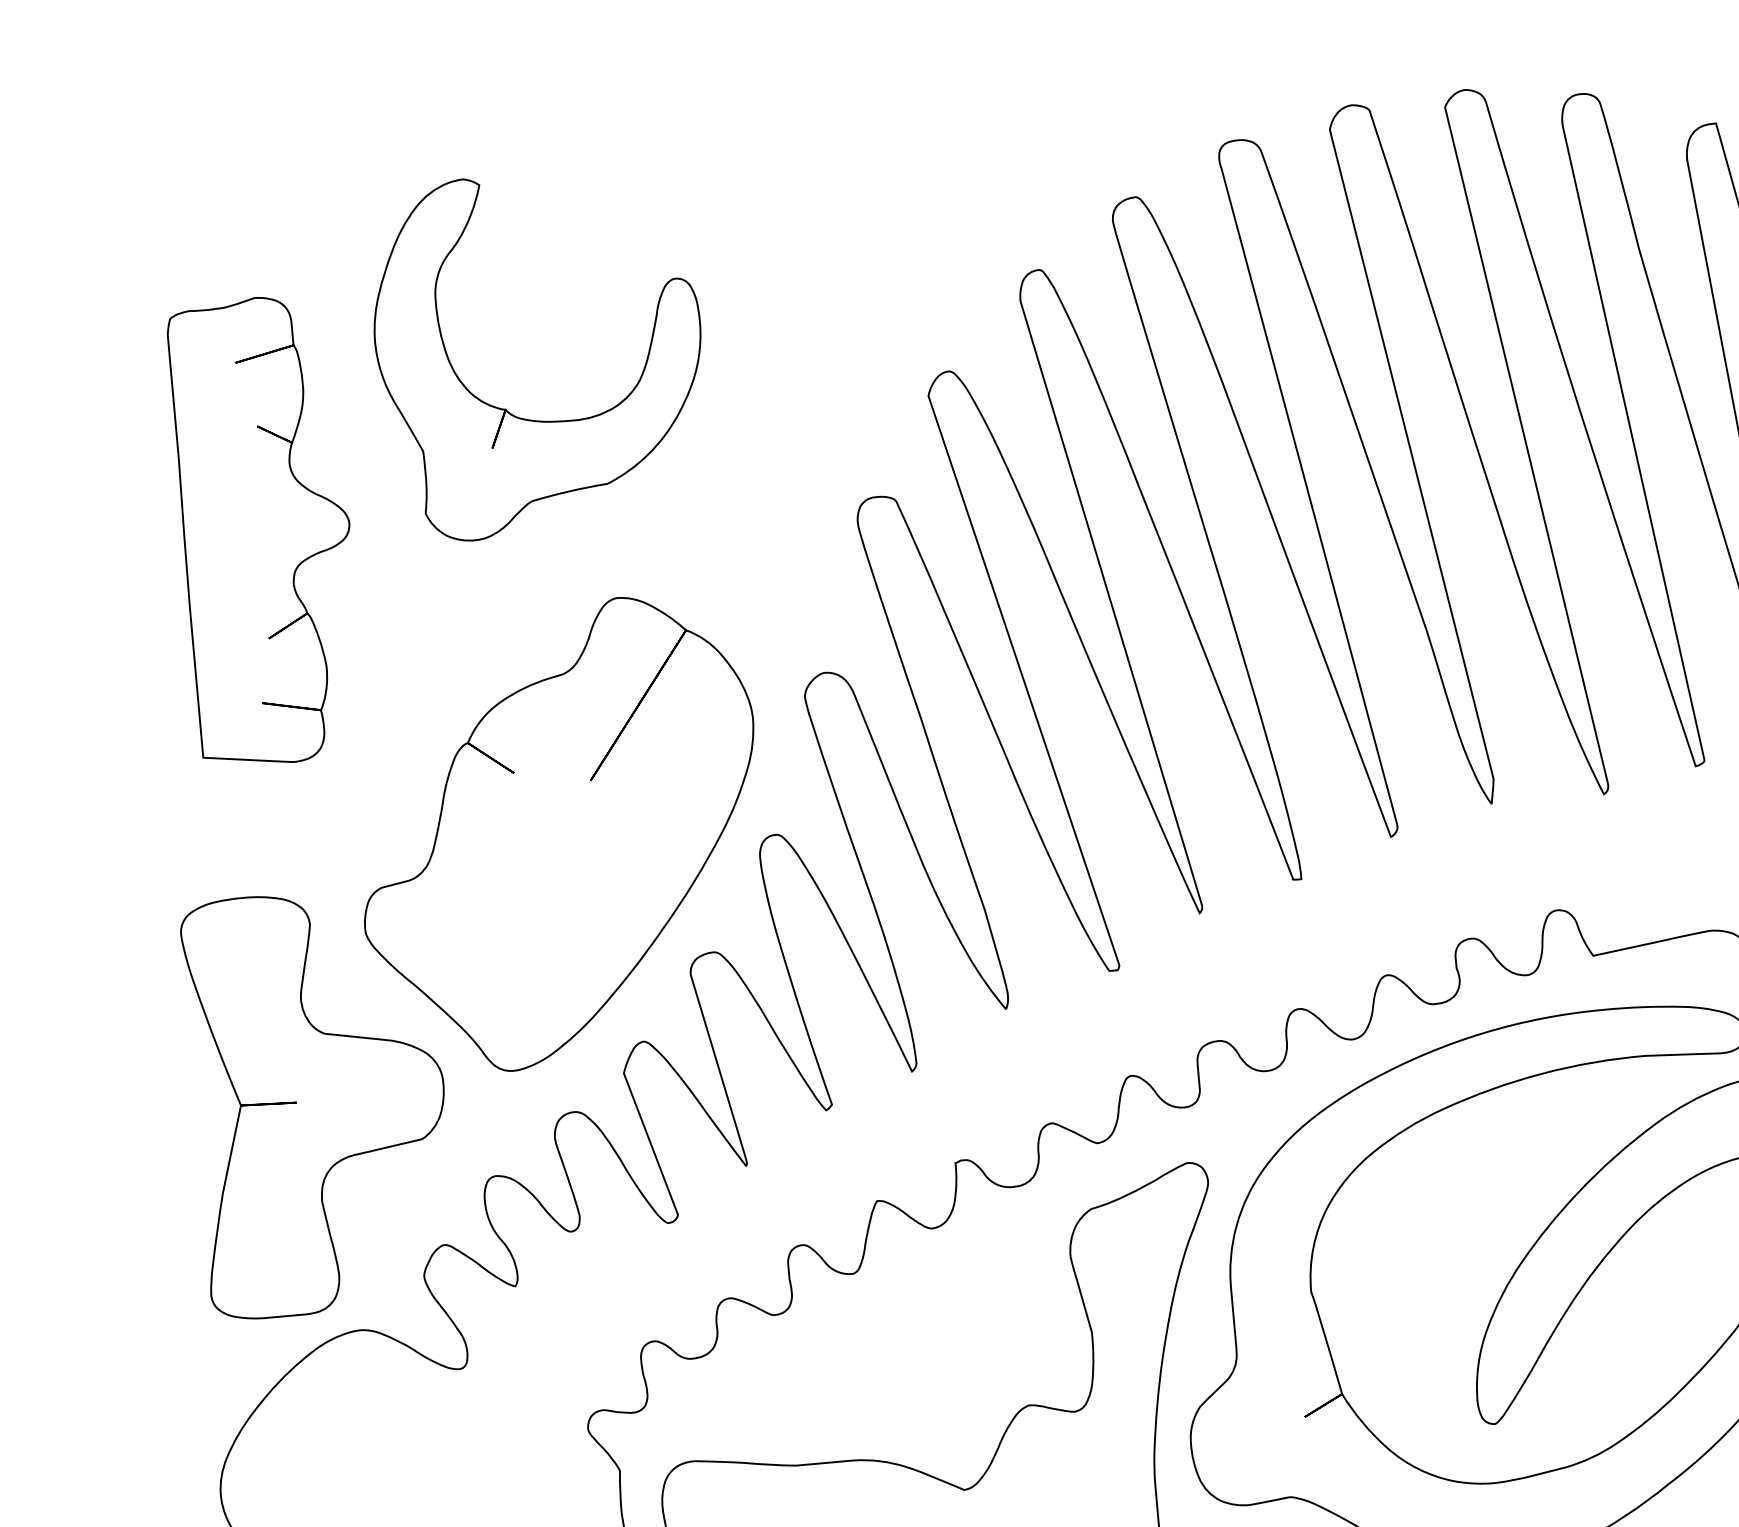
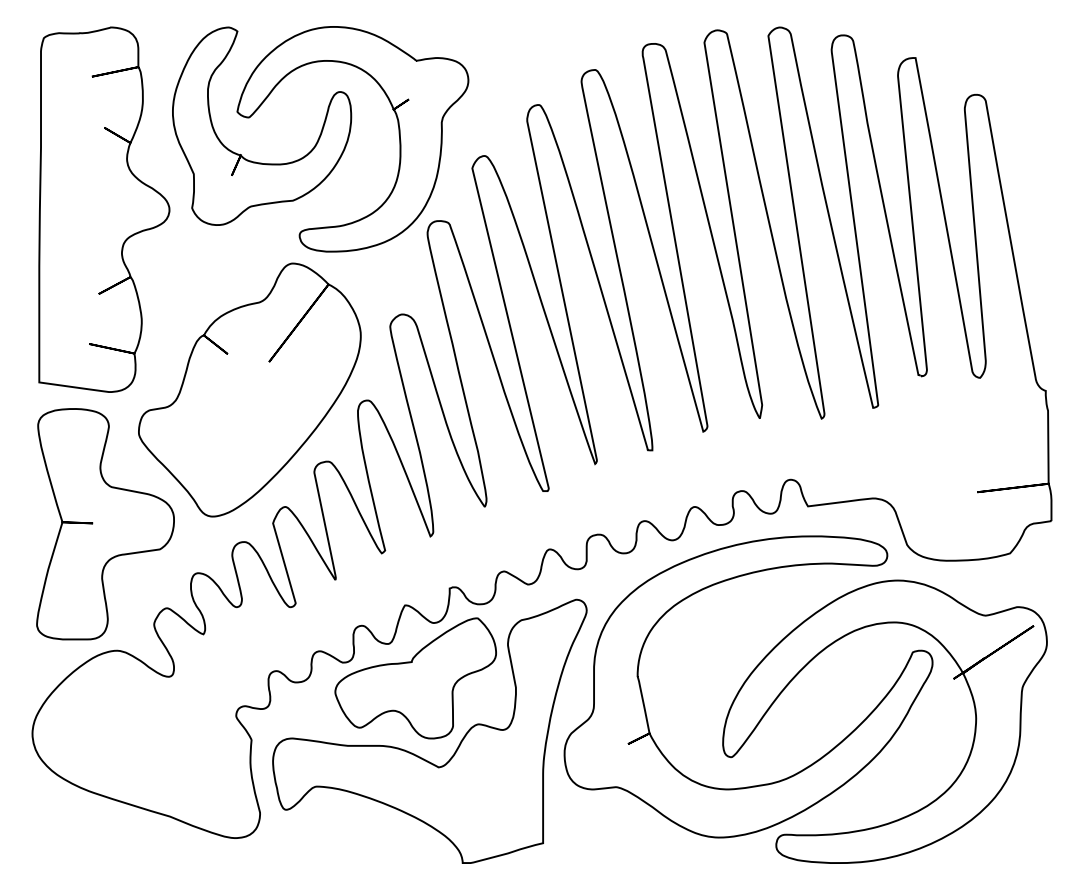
part: (788, 346) -> (398, 134), added
part: (266, 530) -> (104, 209), size x1.43
part: (907, 1332) -> (415, 678), added

